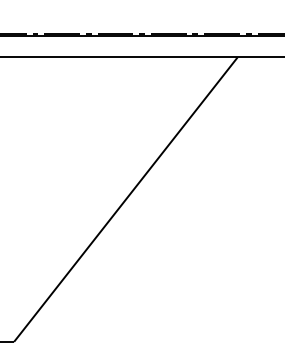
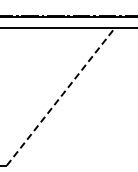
line: (124, 199) -> (60, 96), solid -> dashed

